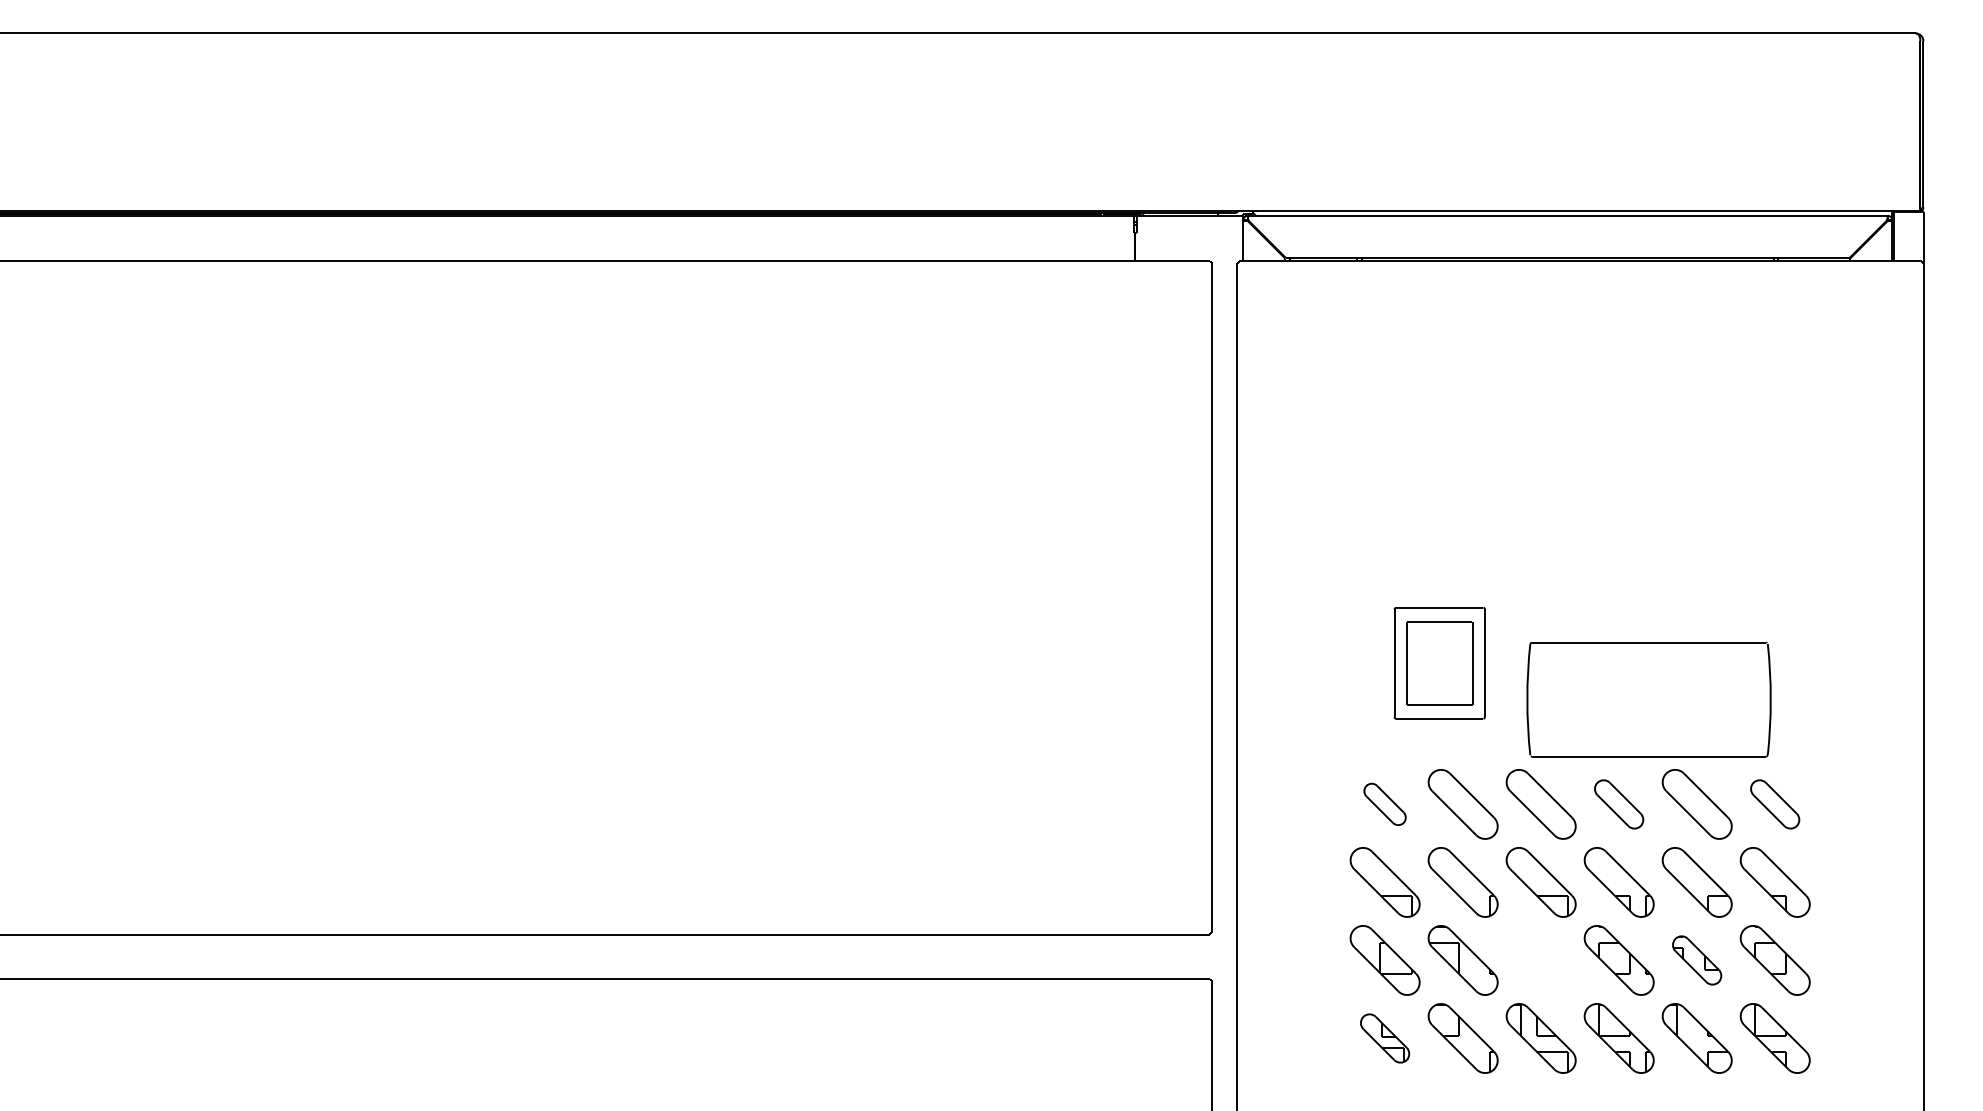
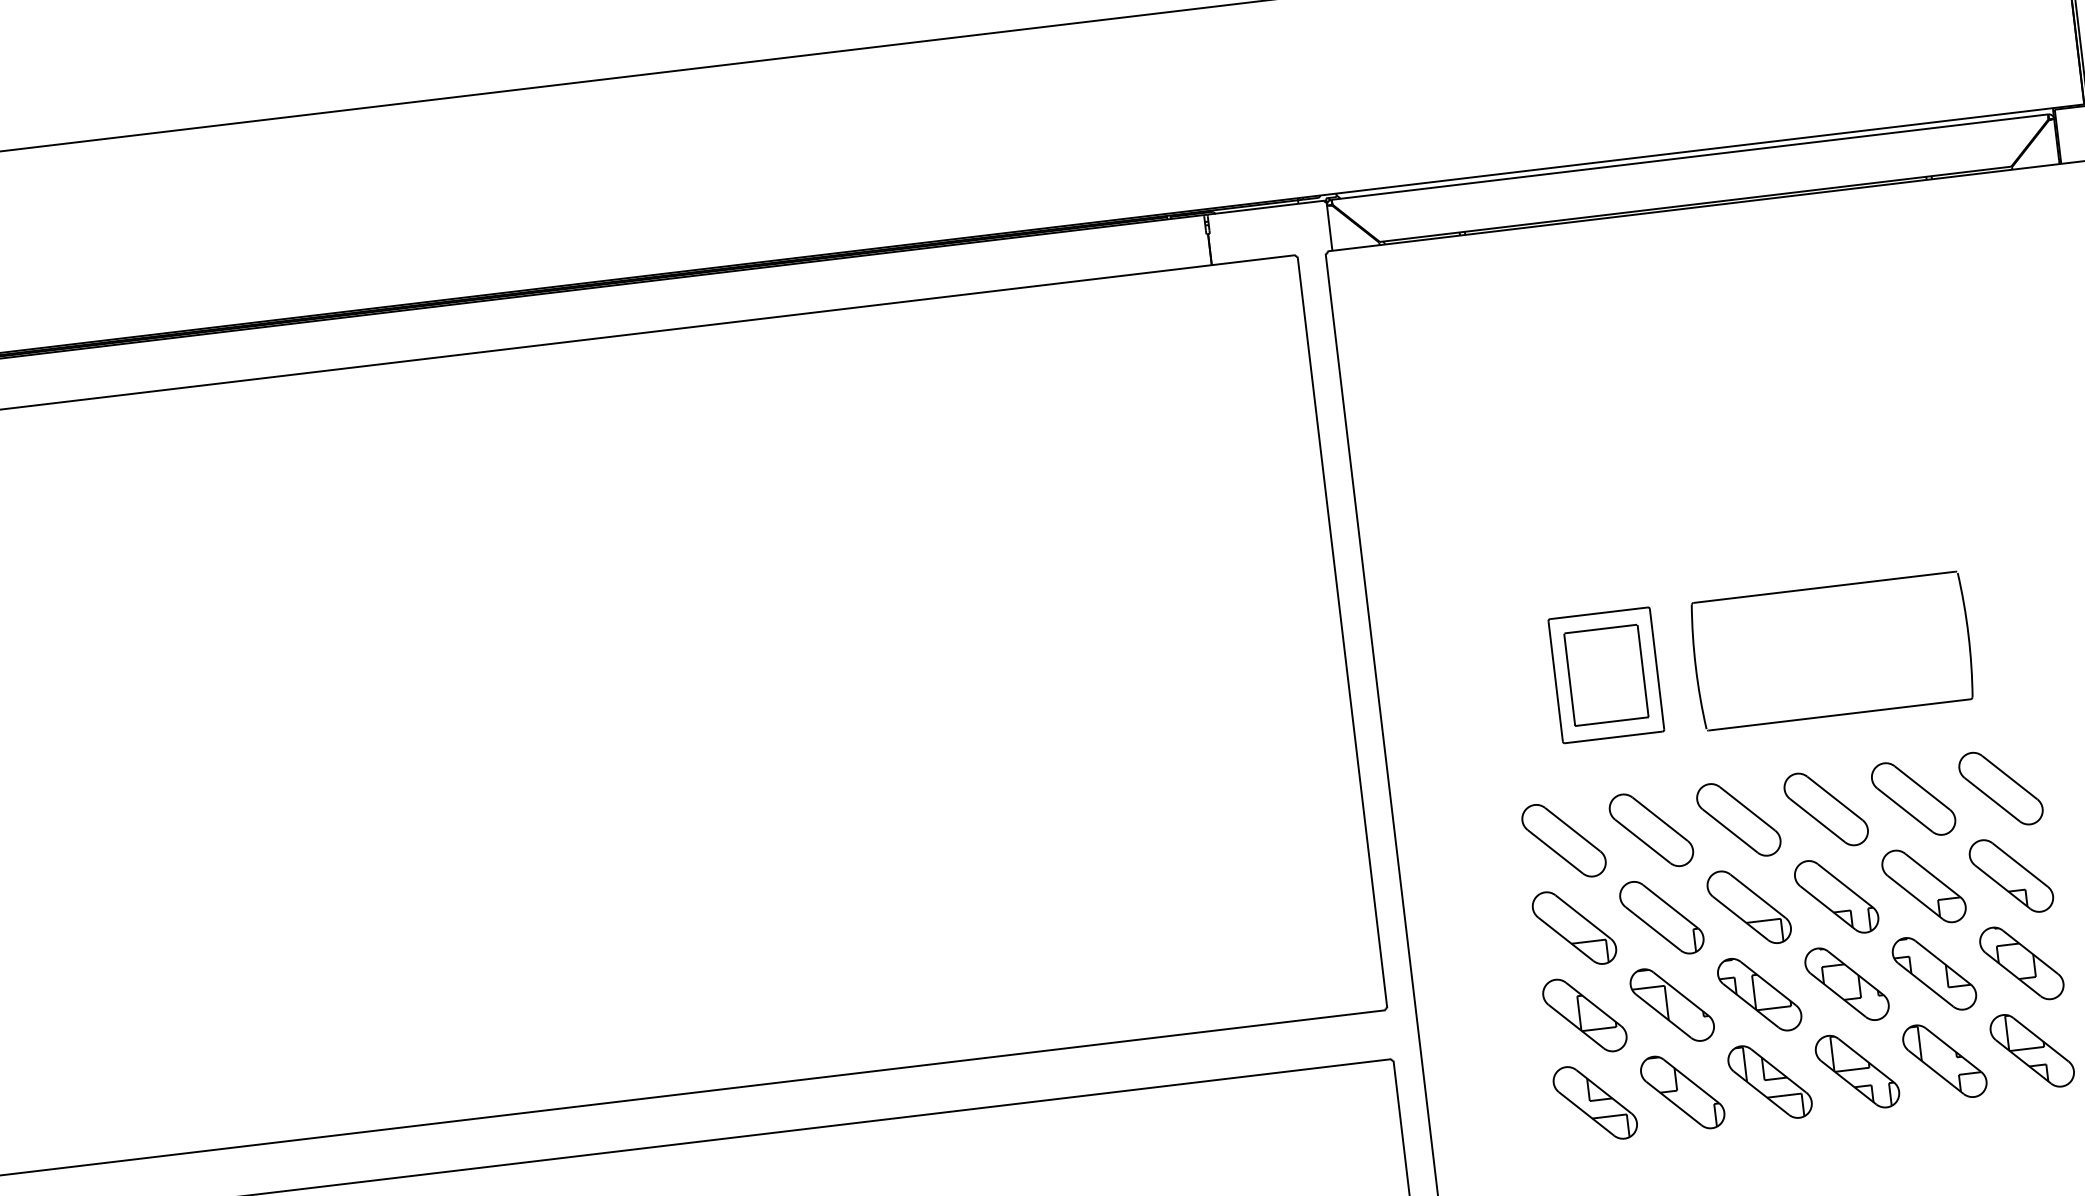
part: (1648, 699) -> (1831, 651), moved
part: (1384, 804) -> (1563, 840), size x1.67
part: (1618, 804) -> (1825, 809), size x1.43
part: (1774, 804) -> (2000, 788), size x1.43
part: (1540, 960) -> (1758, 994), added
part: (1696, 960) -> (1933, 973), size x1.43
part: (1384, 1038) -> (1594, 1103), size x1.43

